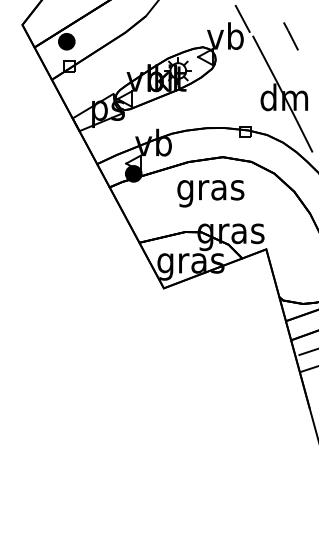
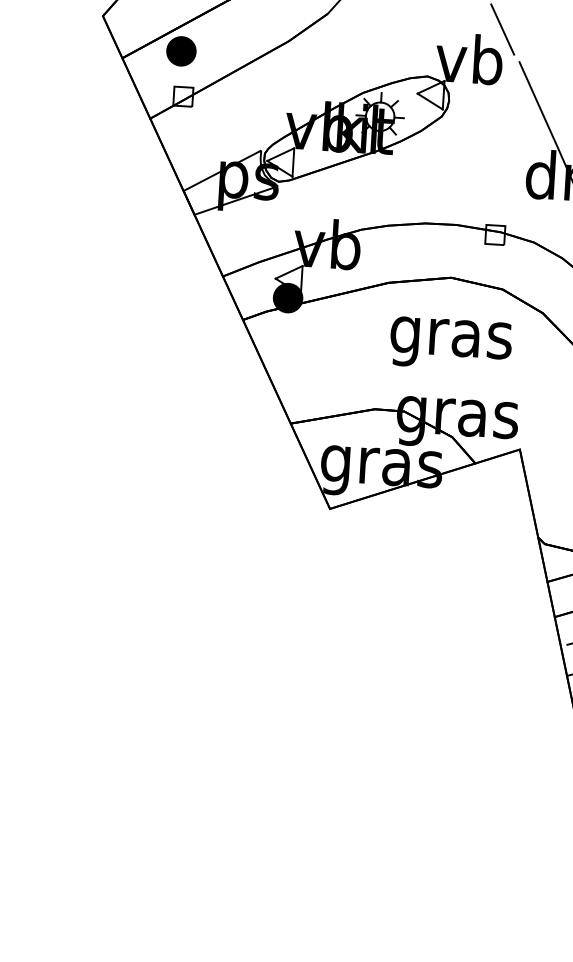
text: (210, 193) -> (450, 343), moved

